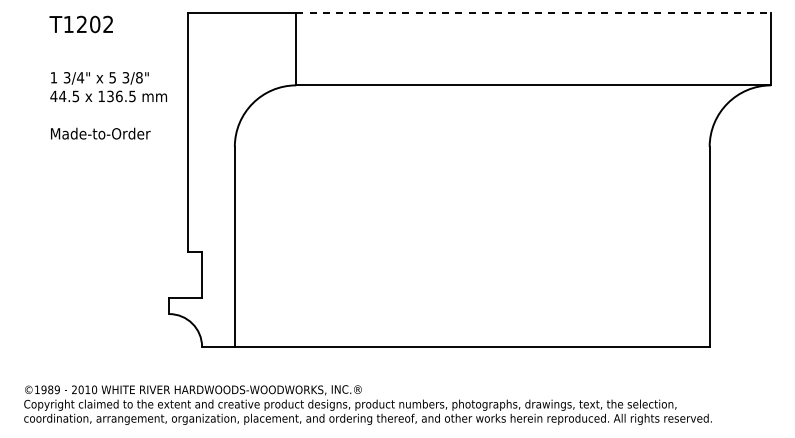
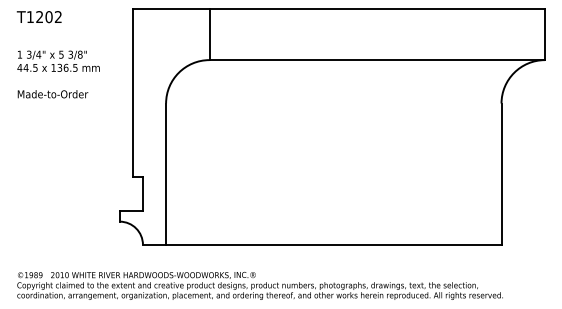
line: (534, 12) -> (377, 8), dashed -> solid
text: (107, 77) -> (57, 54), moved

